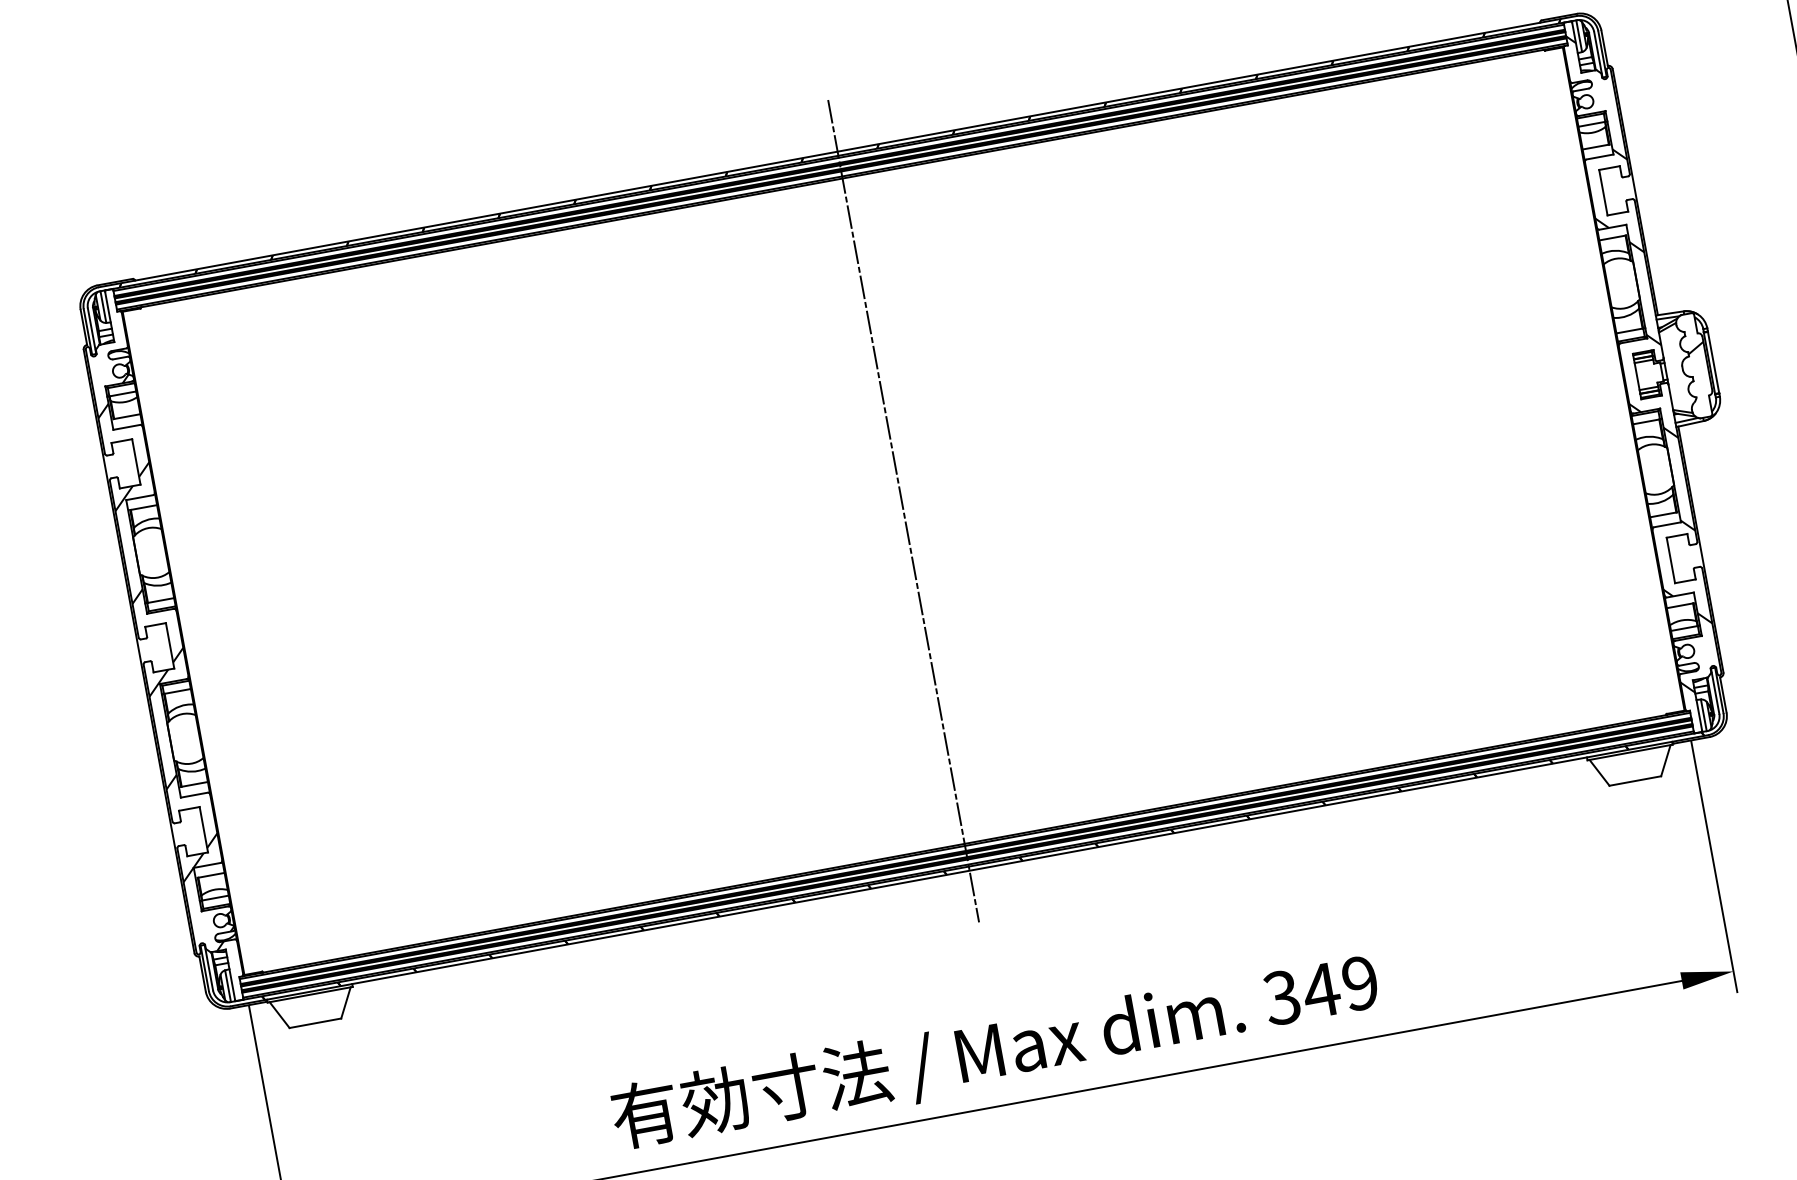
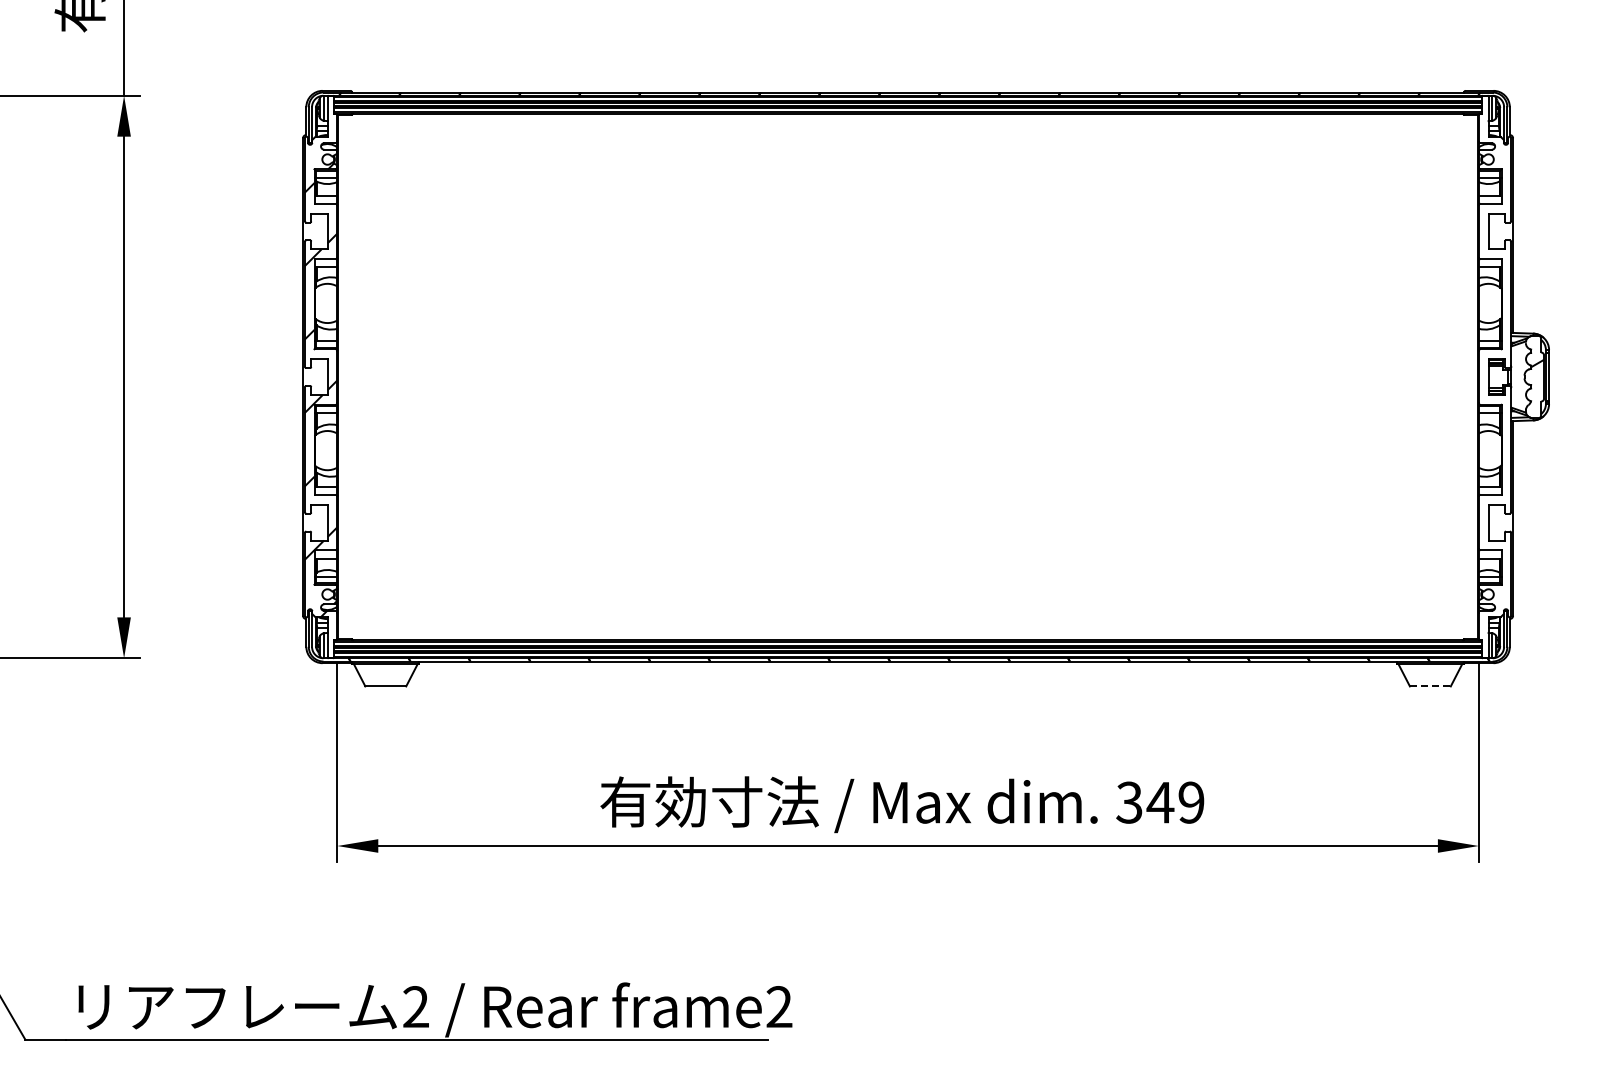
hatch: (1642, 361) -> (1494, 366), removed
line: (904, 510) -> (908, 376), removed
line: (1635, 781) -> (1430, 686), solid -> dashed

